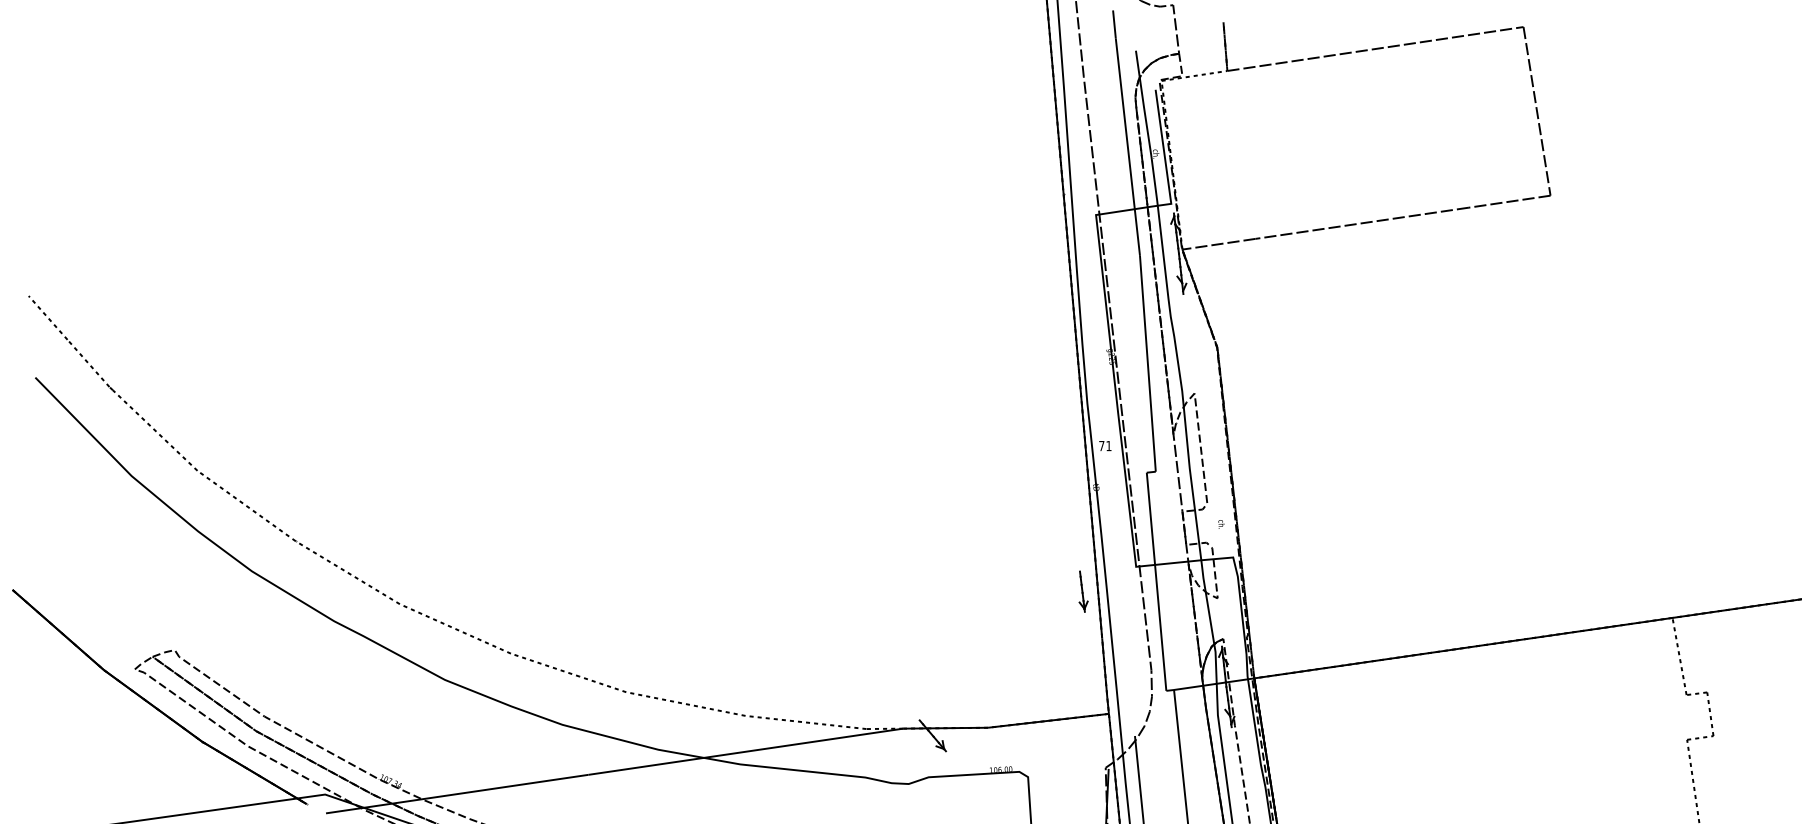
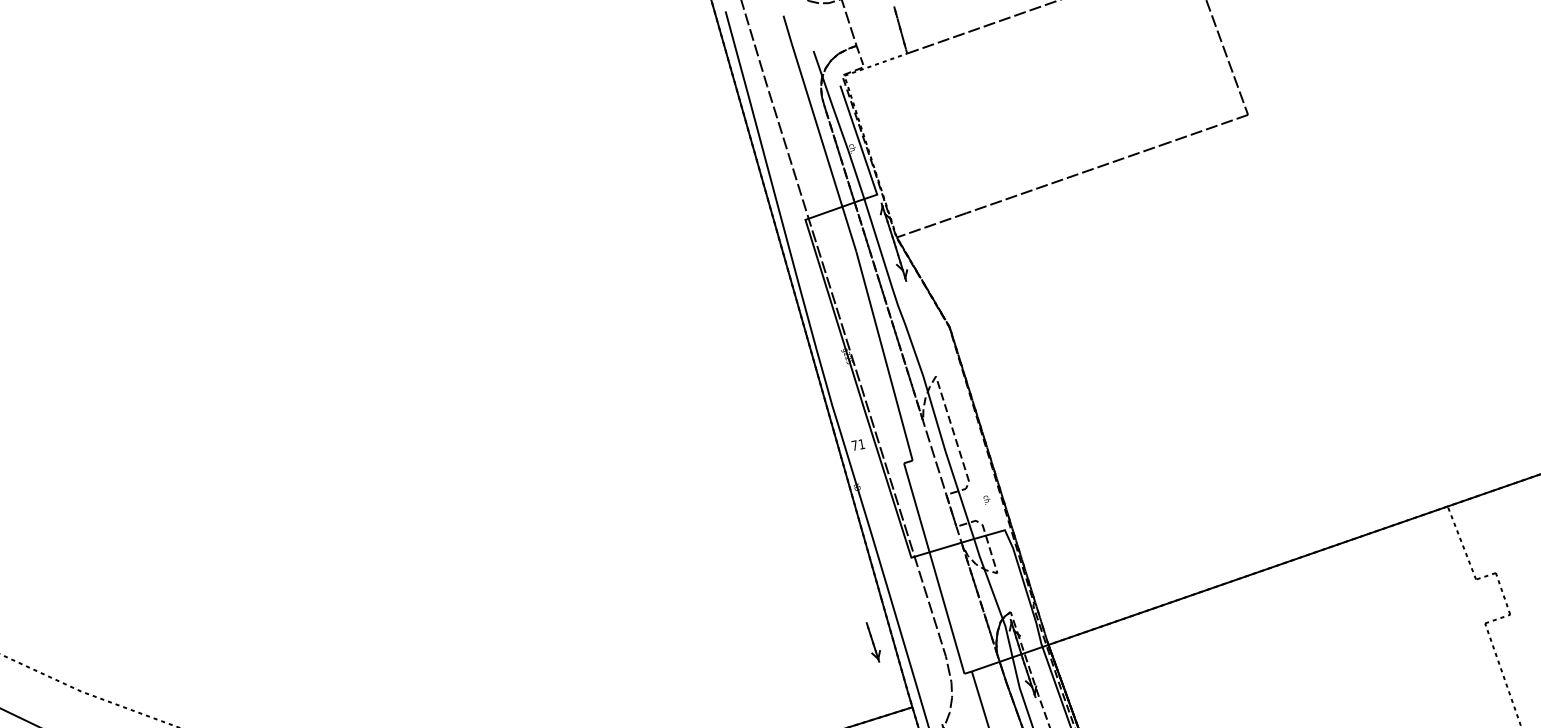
part: (1083, 591) -> (873, 641), moved

